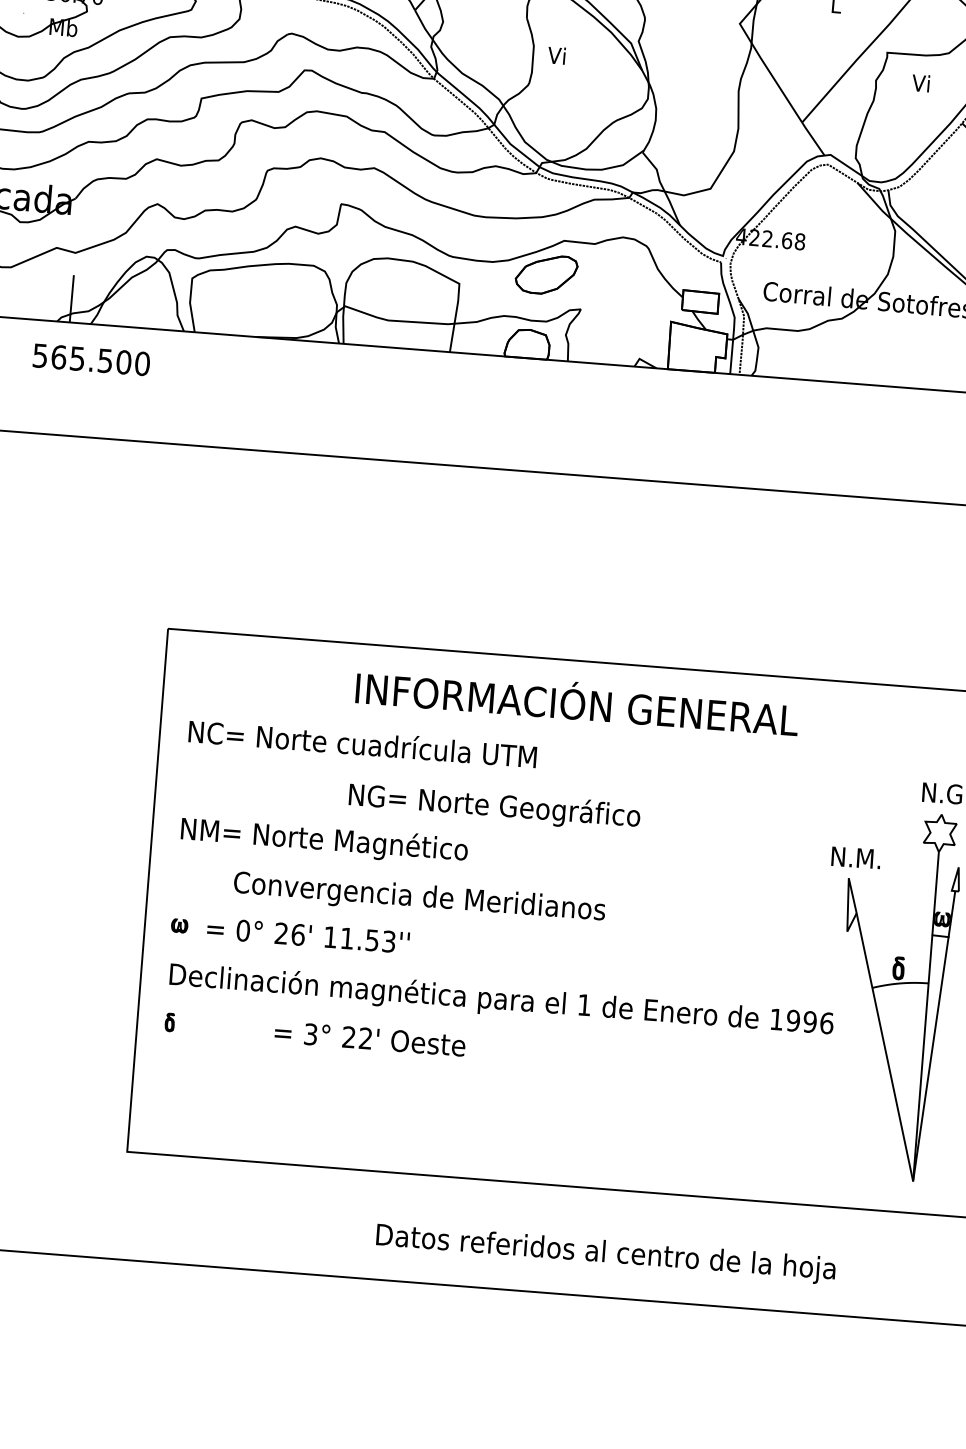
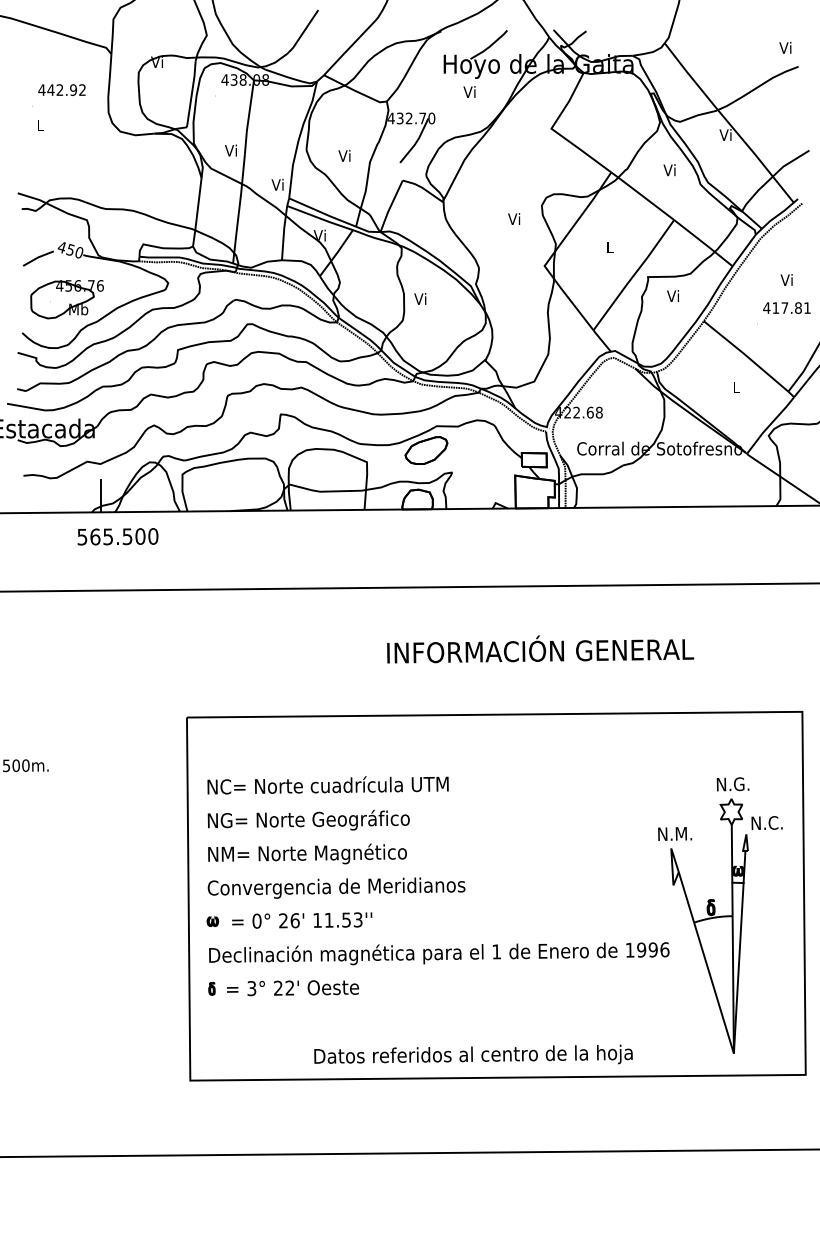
text: (577, 702) -> (540, 649), moved
text: (494, 806) -> (308, 820), moved
text: (419, 897) -> (336, 887), moved
text: (370, 1039) -> (293, 988), moved
text: (606, 1251) -> (473, 1054), moved

